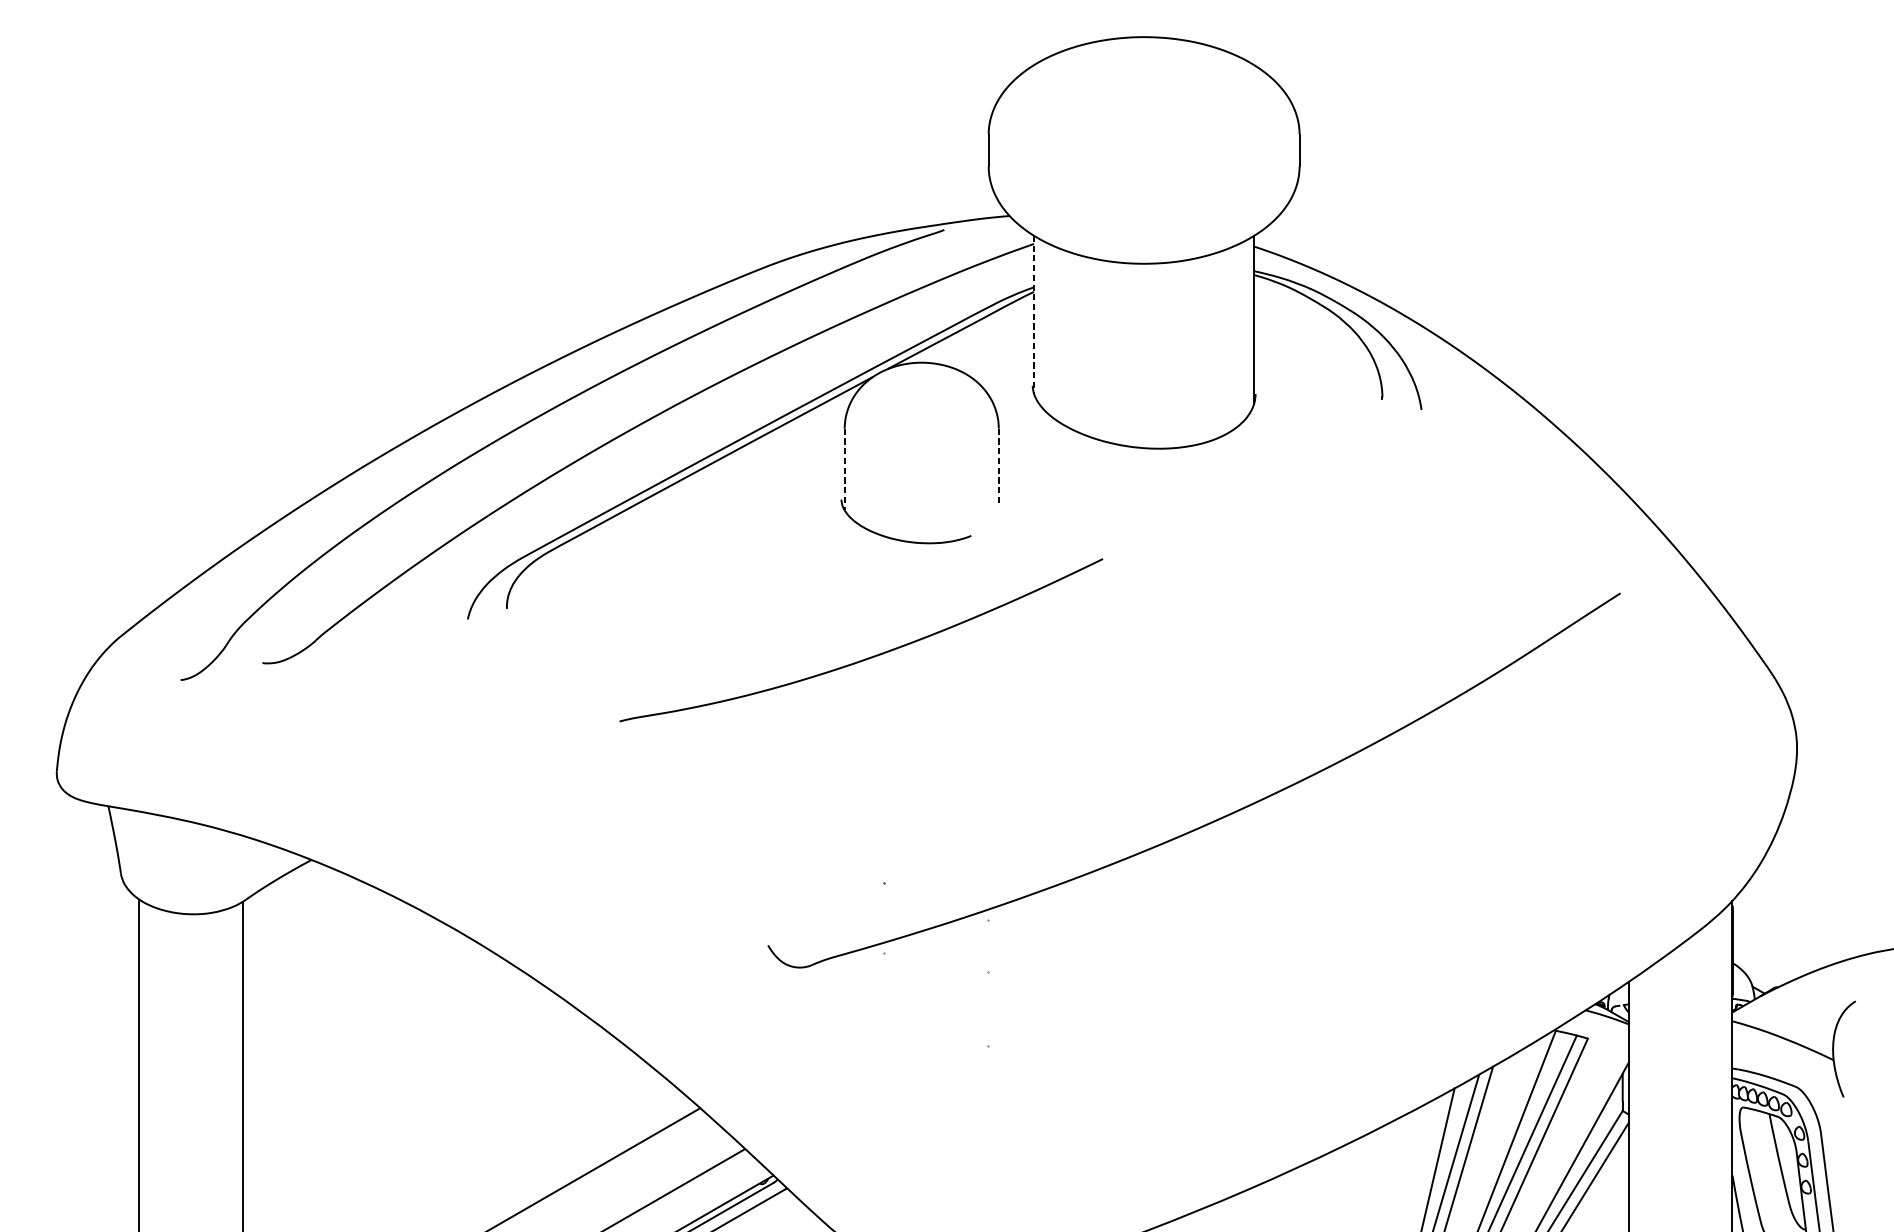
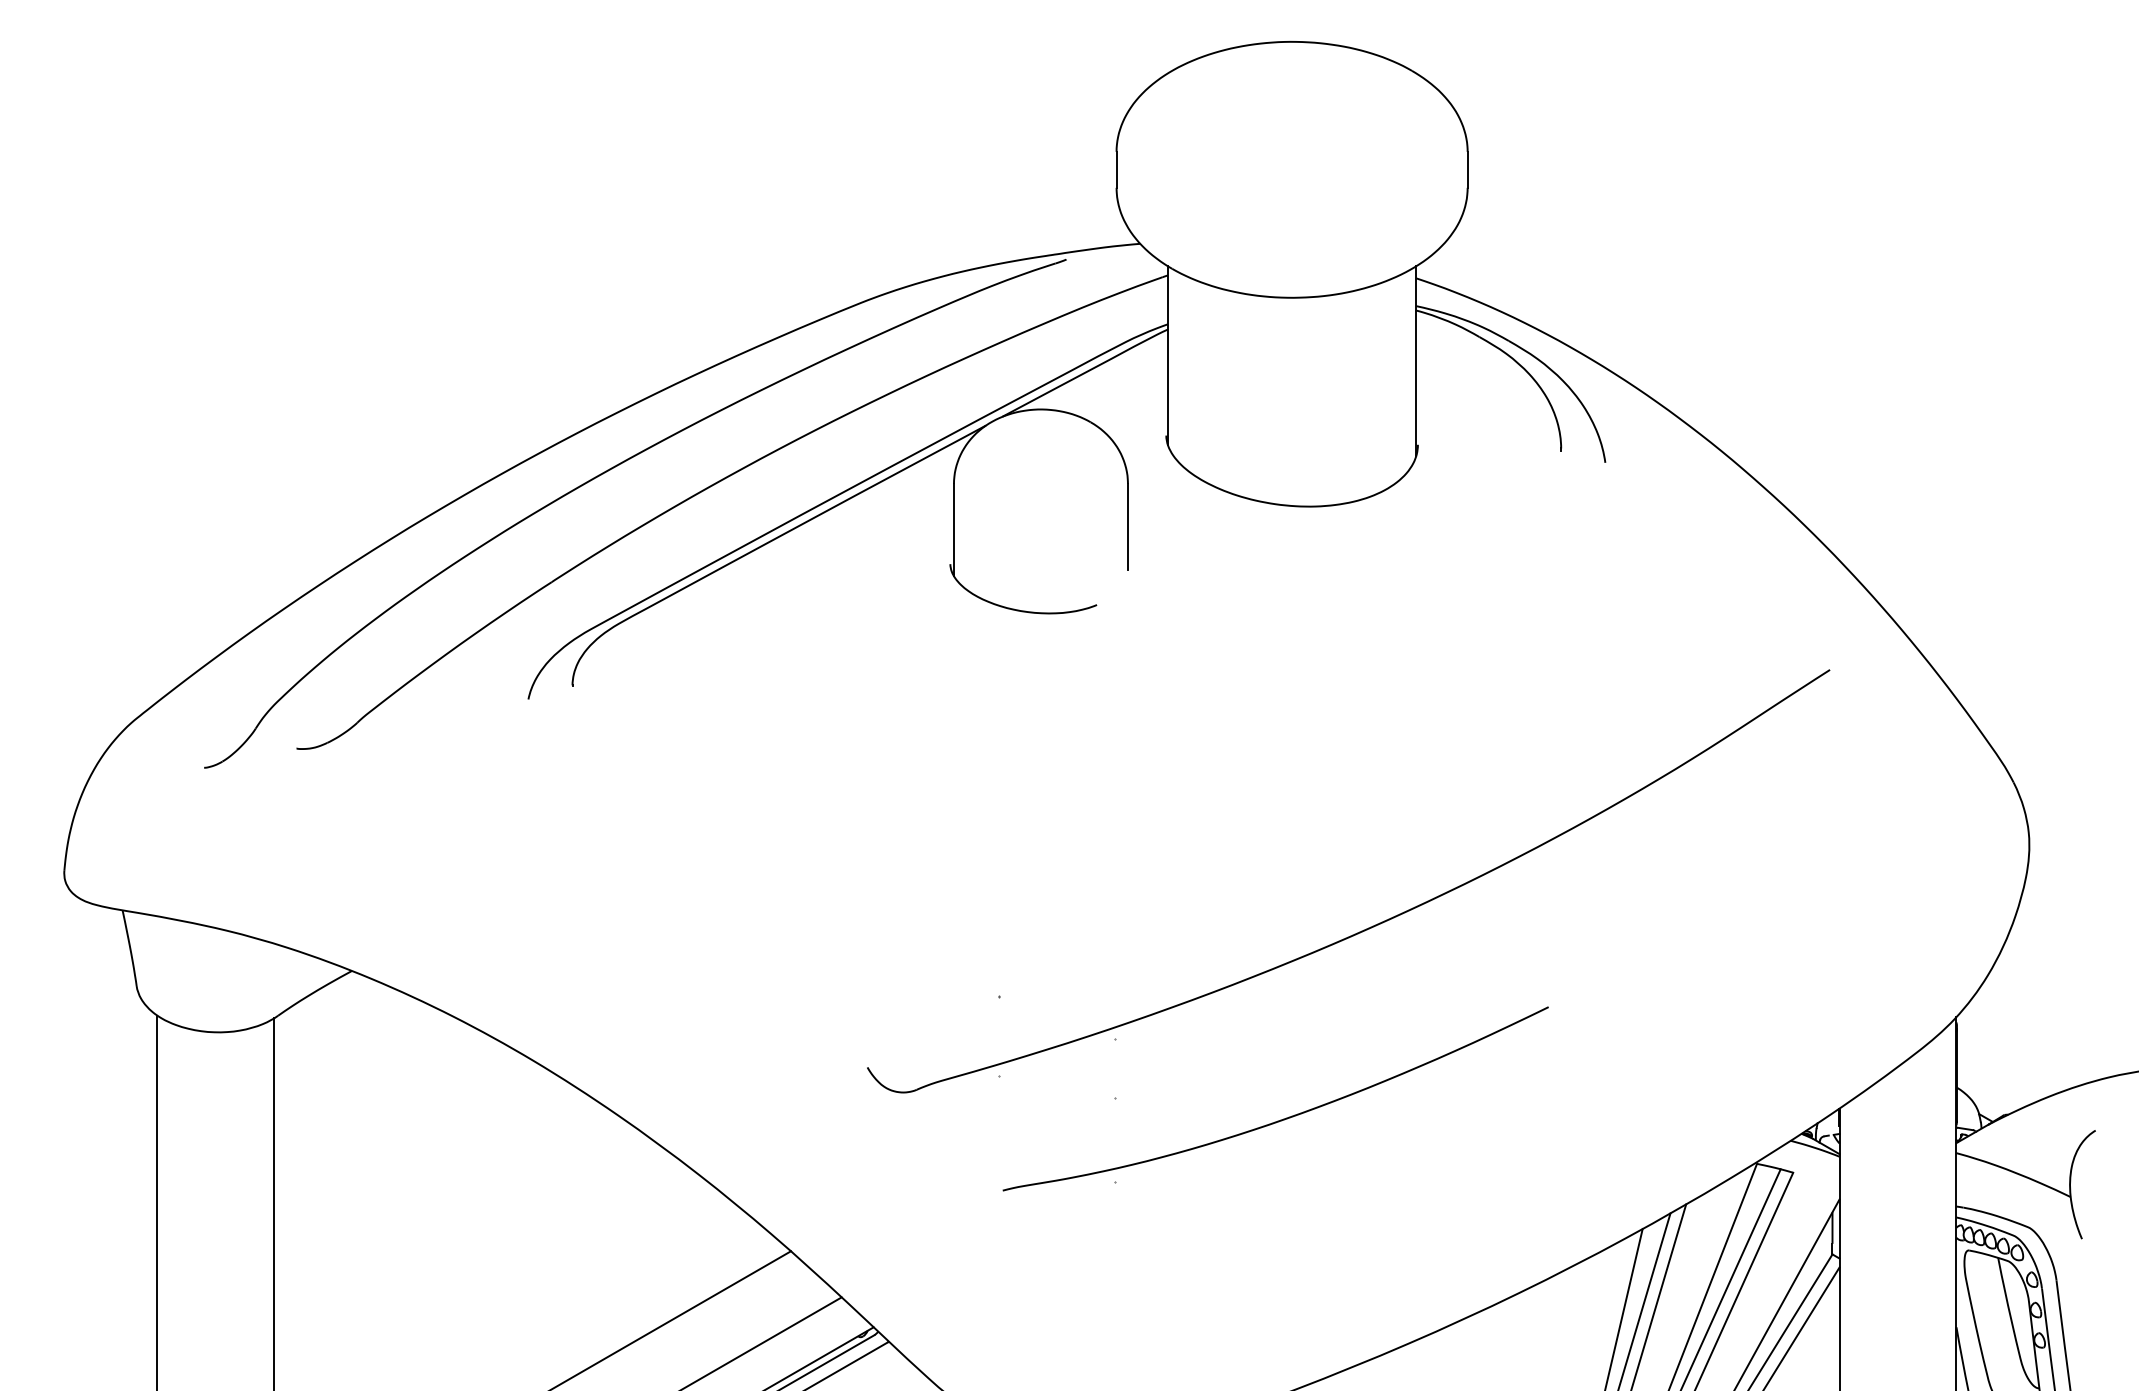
line: (1033, 315) -> (1167, 356), dashed -> solid
line: (998, 467) -> (1127, 527), dashed -> solid
line: (844, 469) -> (953, 530), dashed -> solid
part: (868, 657) -> (1283, 1118), moved

